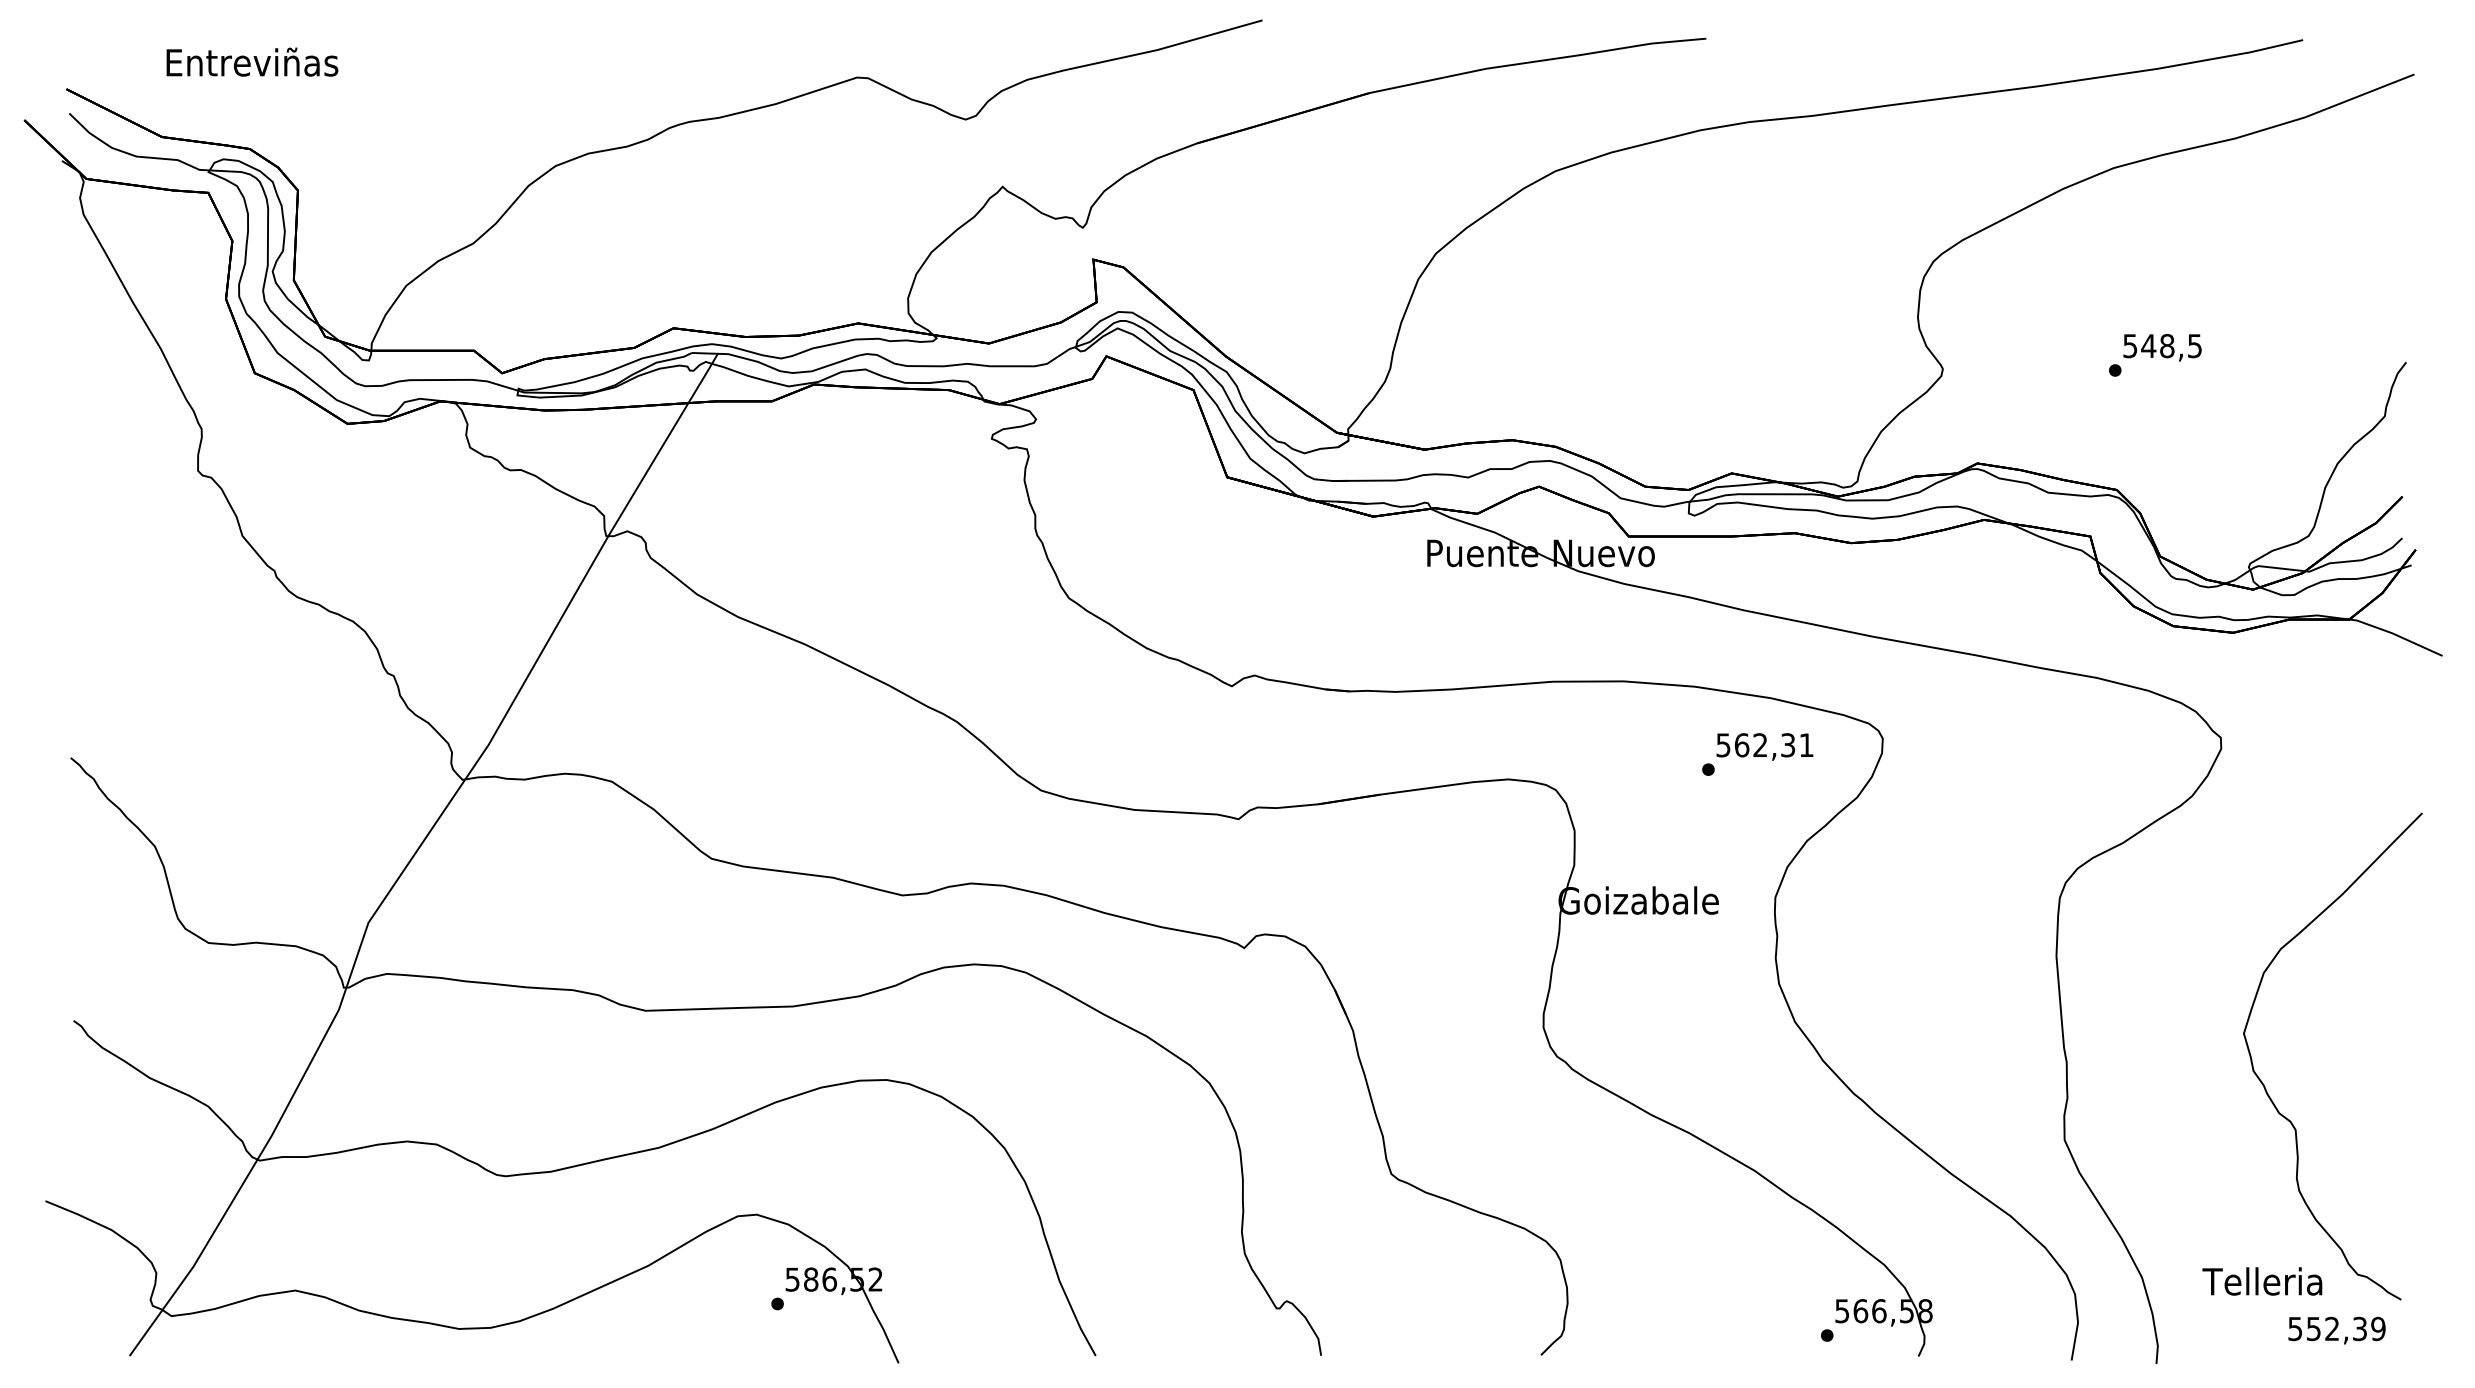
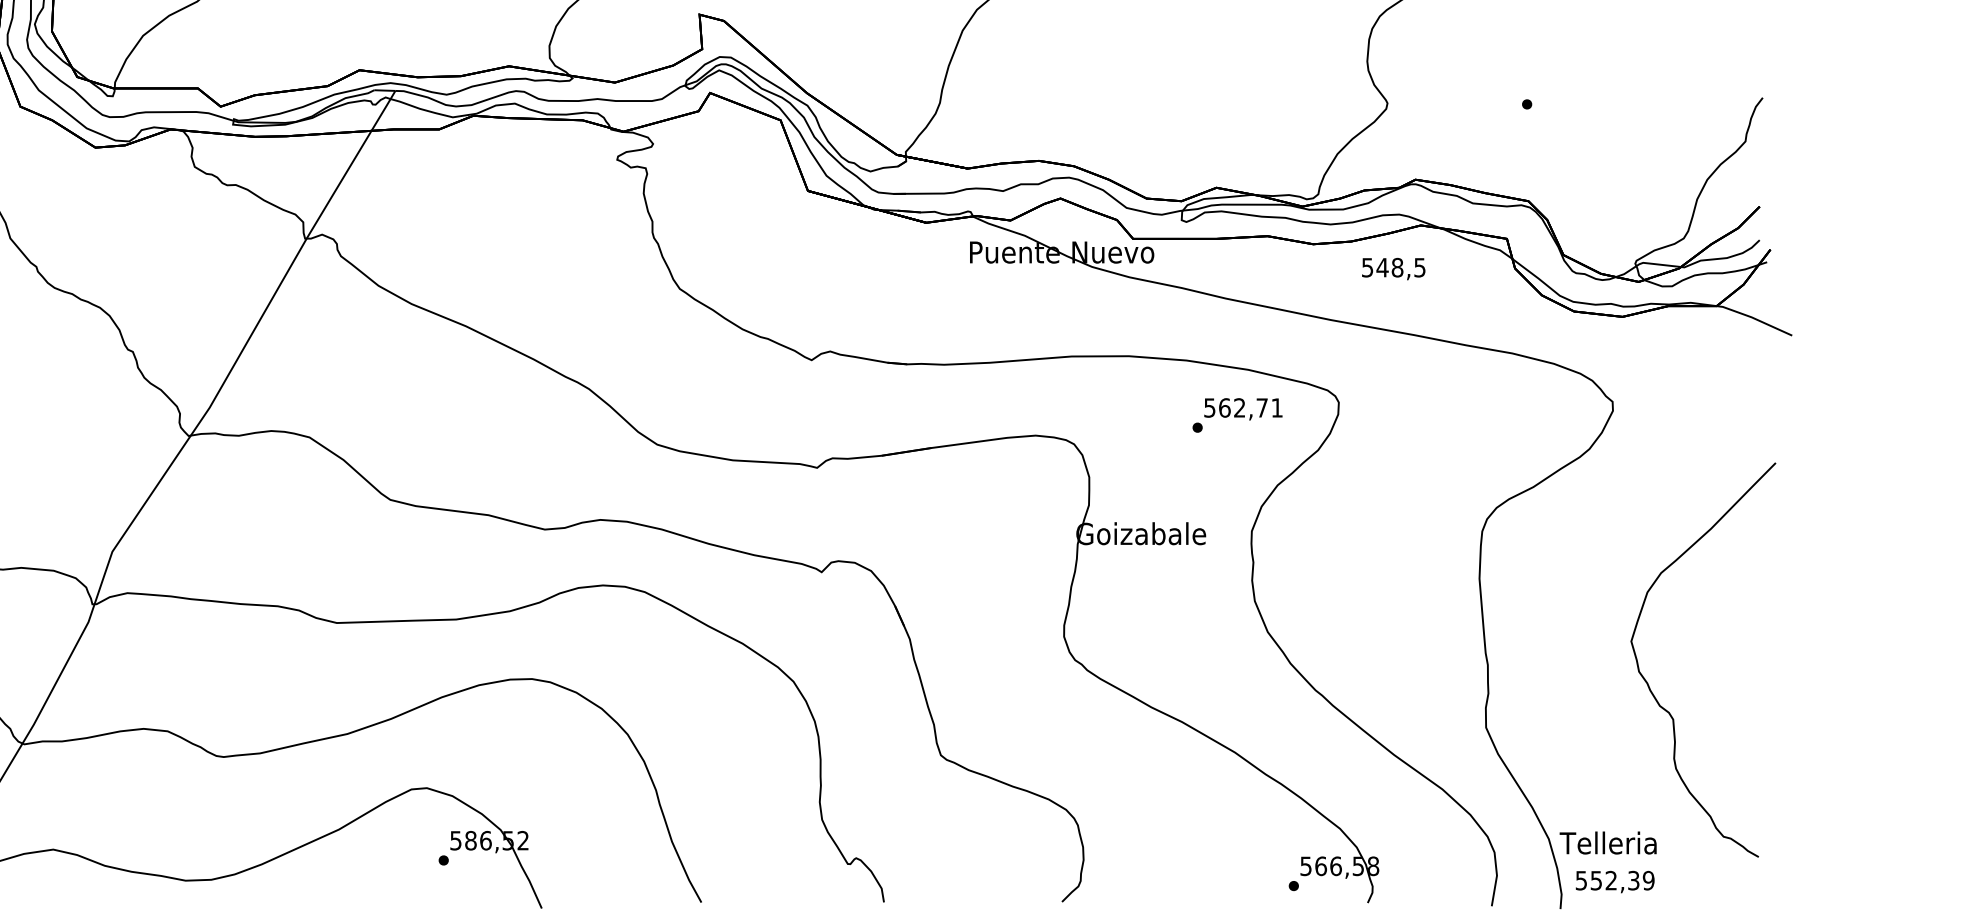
text: (2162, 347) -> (1393, 268), moved
text: (1788, 745) -> (1262, 408), 562,31 -> 562,71
text: (2262, 1281) -> (1608, 843), moved
text: (2336, 1330) -> (1614, 881), moved

